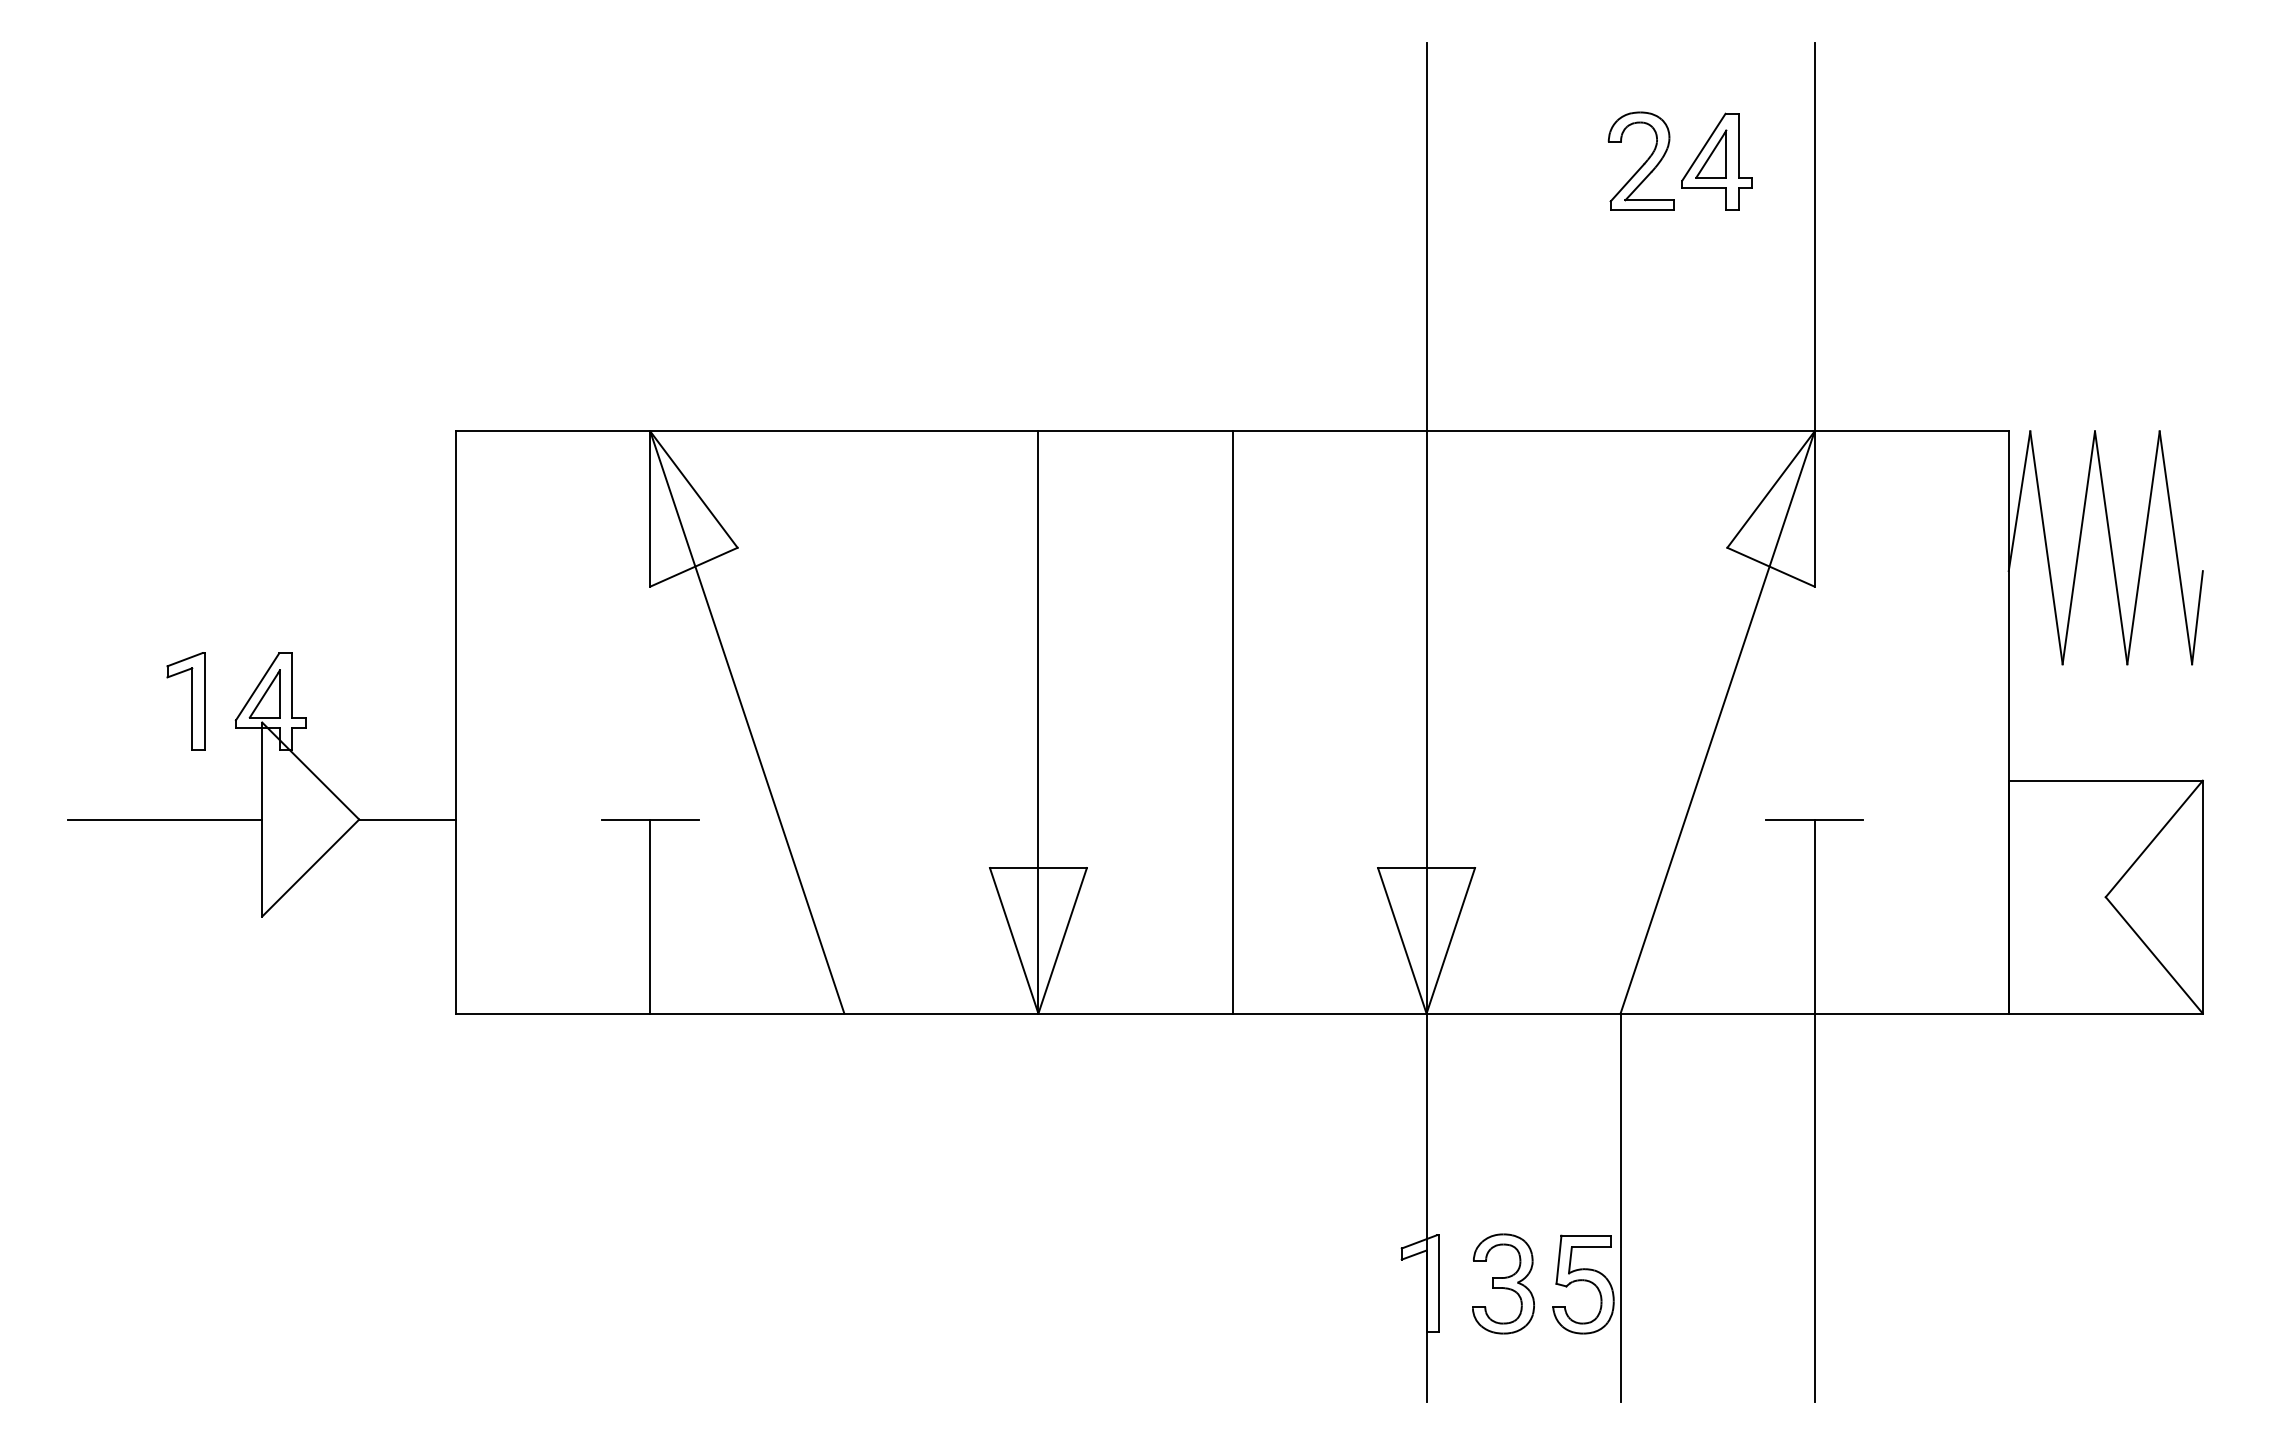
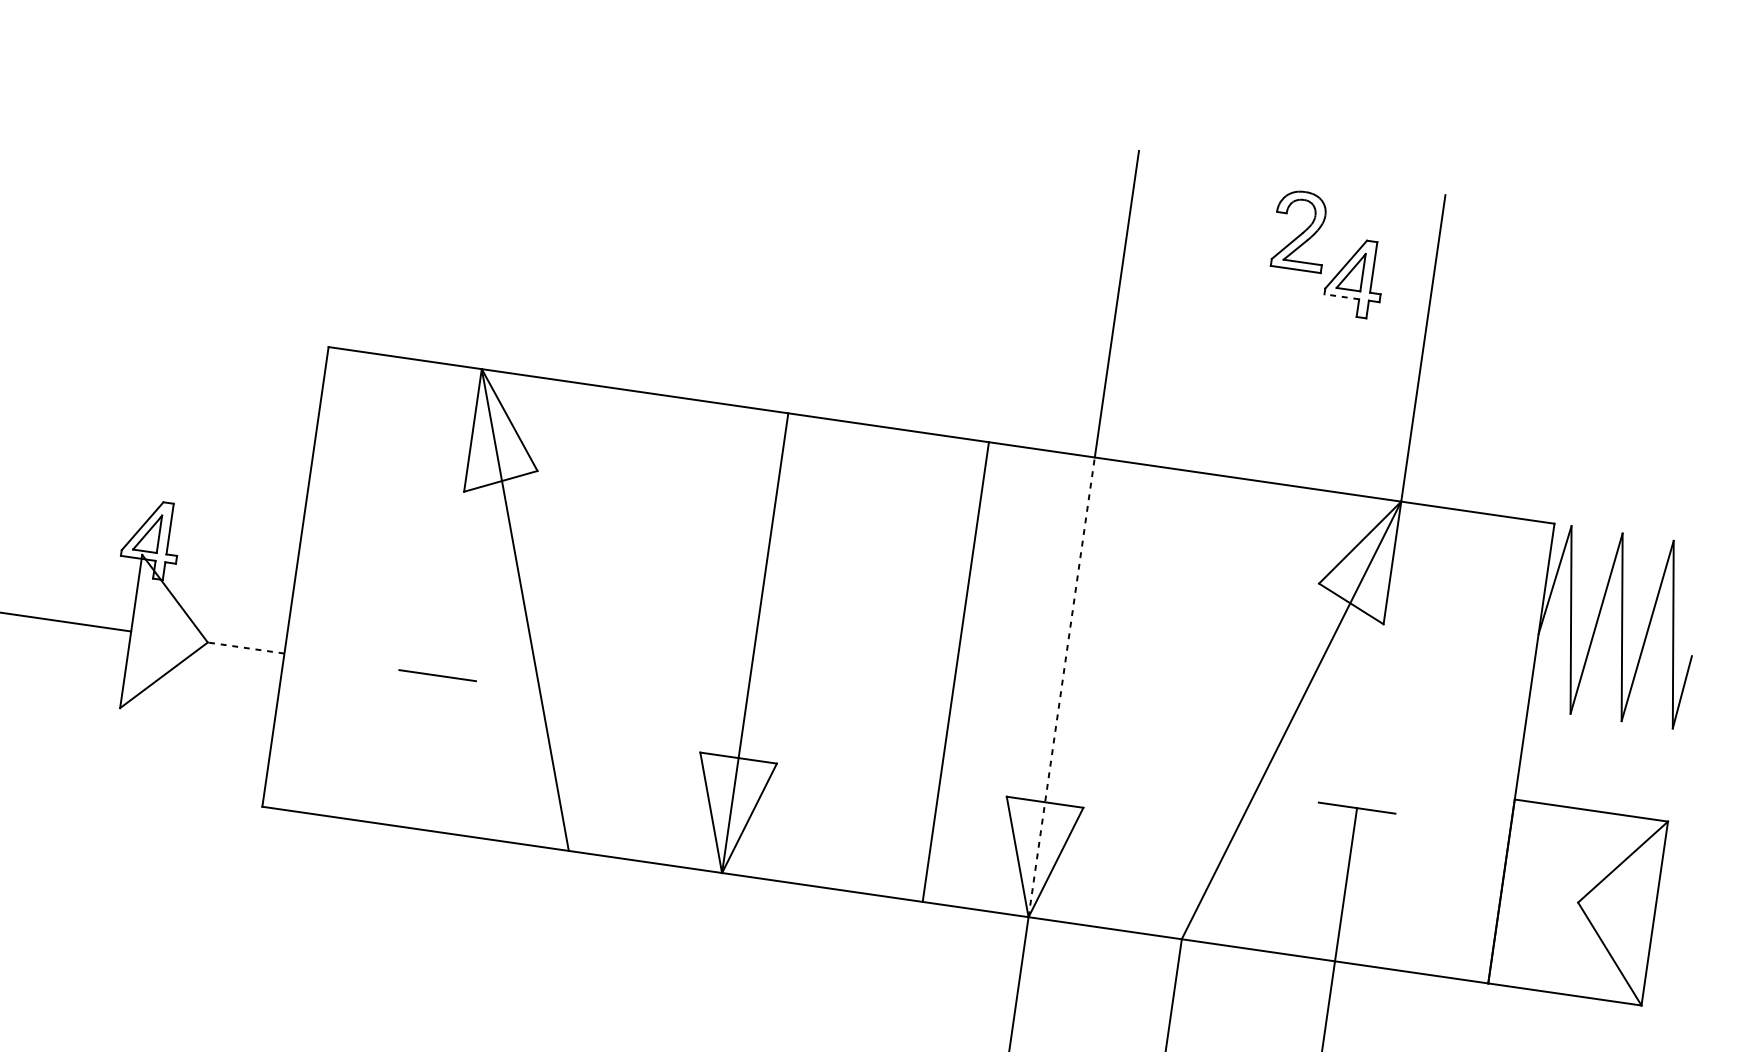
part: (1640, 160) -> (1300, 230), moved
line: (1704, 187) -> (1342, 296), solid -> dashed
part: (185, 701) -> (84, 529), removed
line: (1426, 721) -> (1061, 686), solid -> dashed
line: (1232, 722) -> (955, 672), moved
line: (407, 819) -> (245, 647), solid -> dashed
line: (650, 916) -> (426, 752), removed

